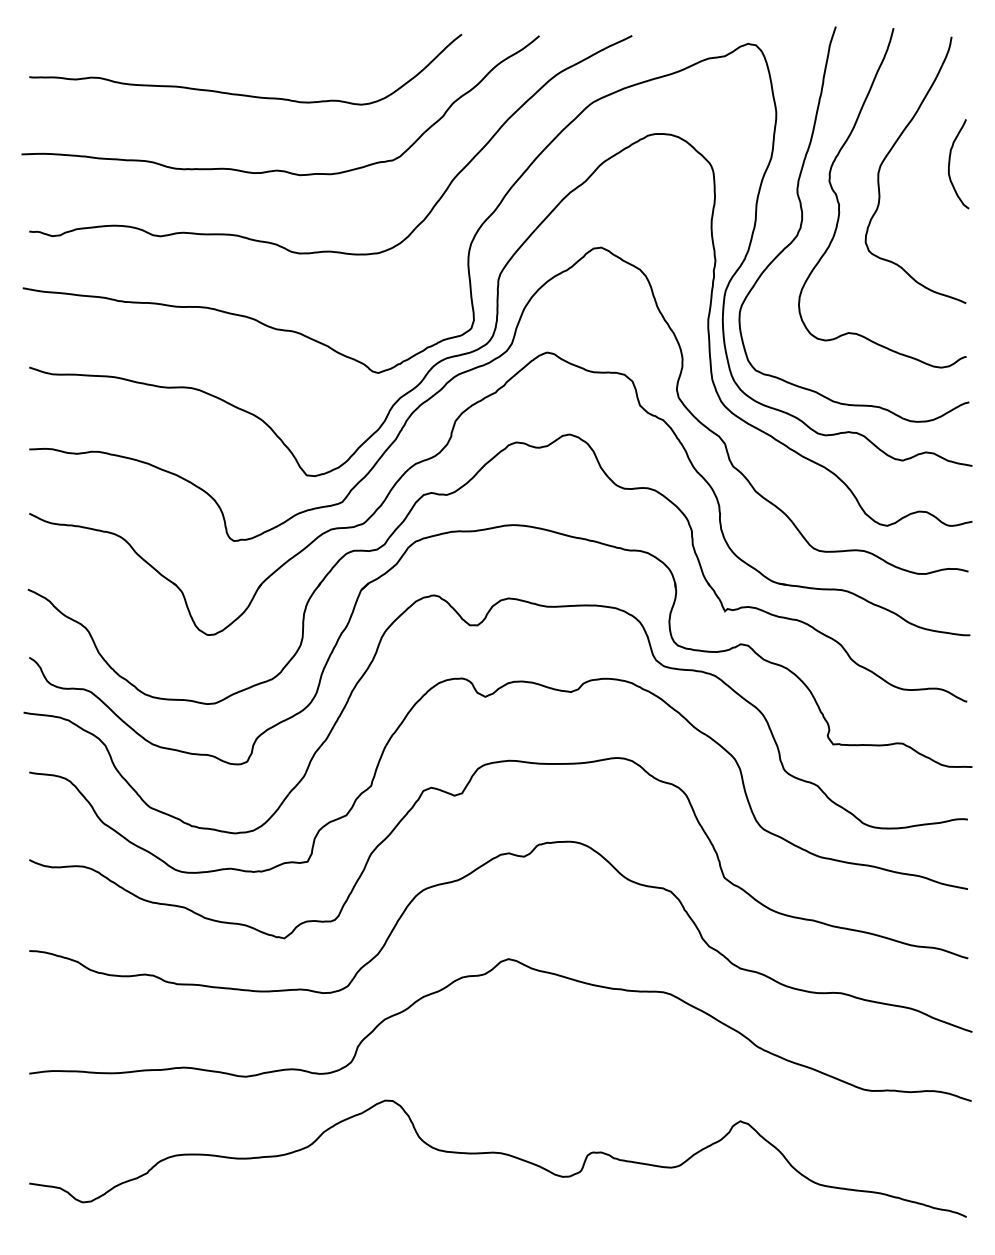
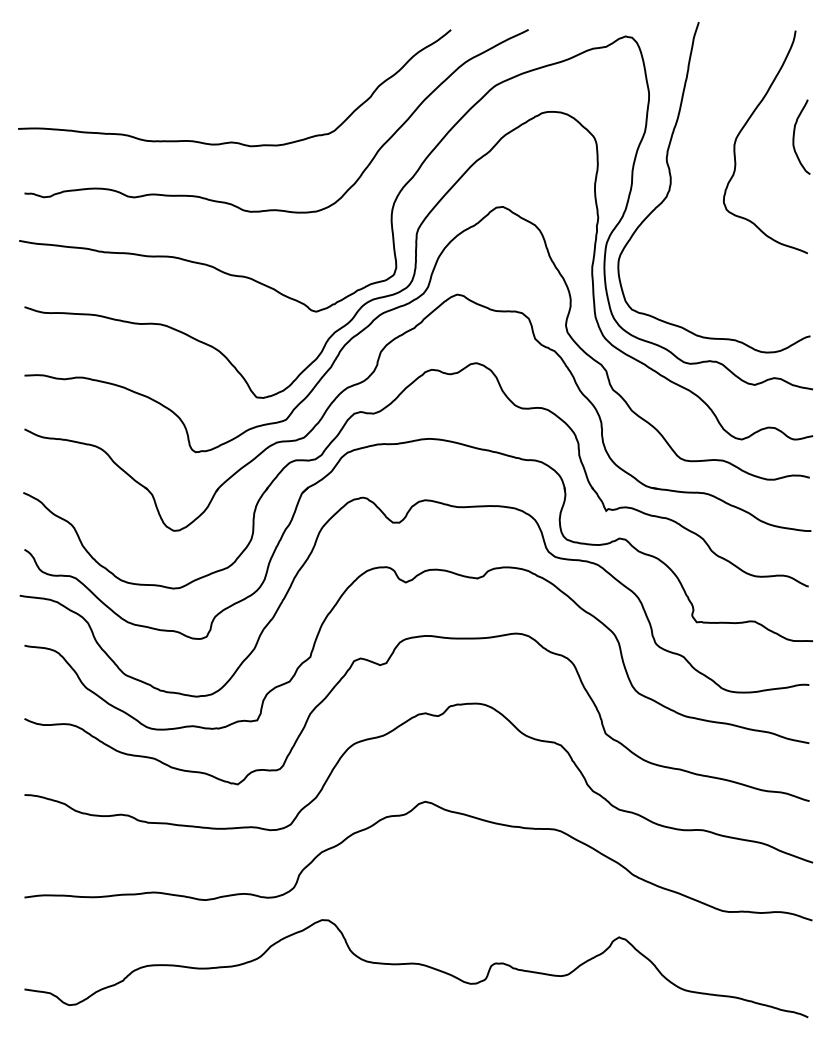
curve: (245, 94) -> (205, 78), removed
curve: (840, 202) -> (702, 169), removed

